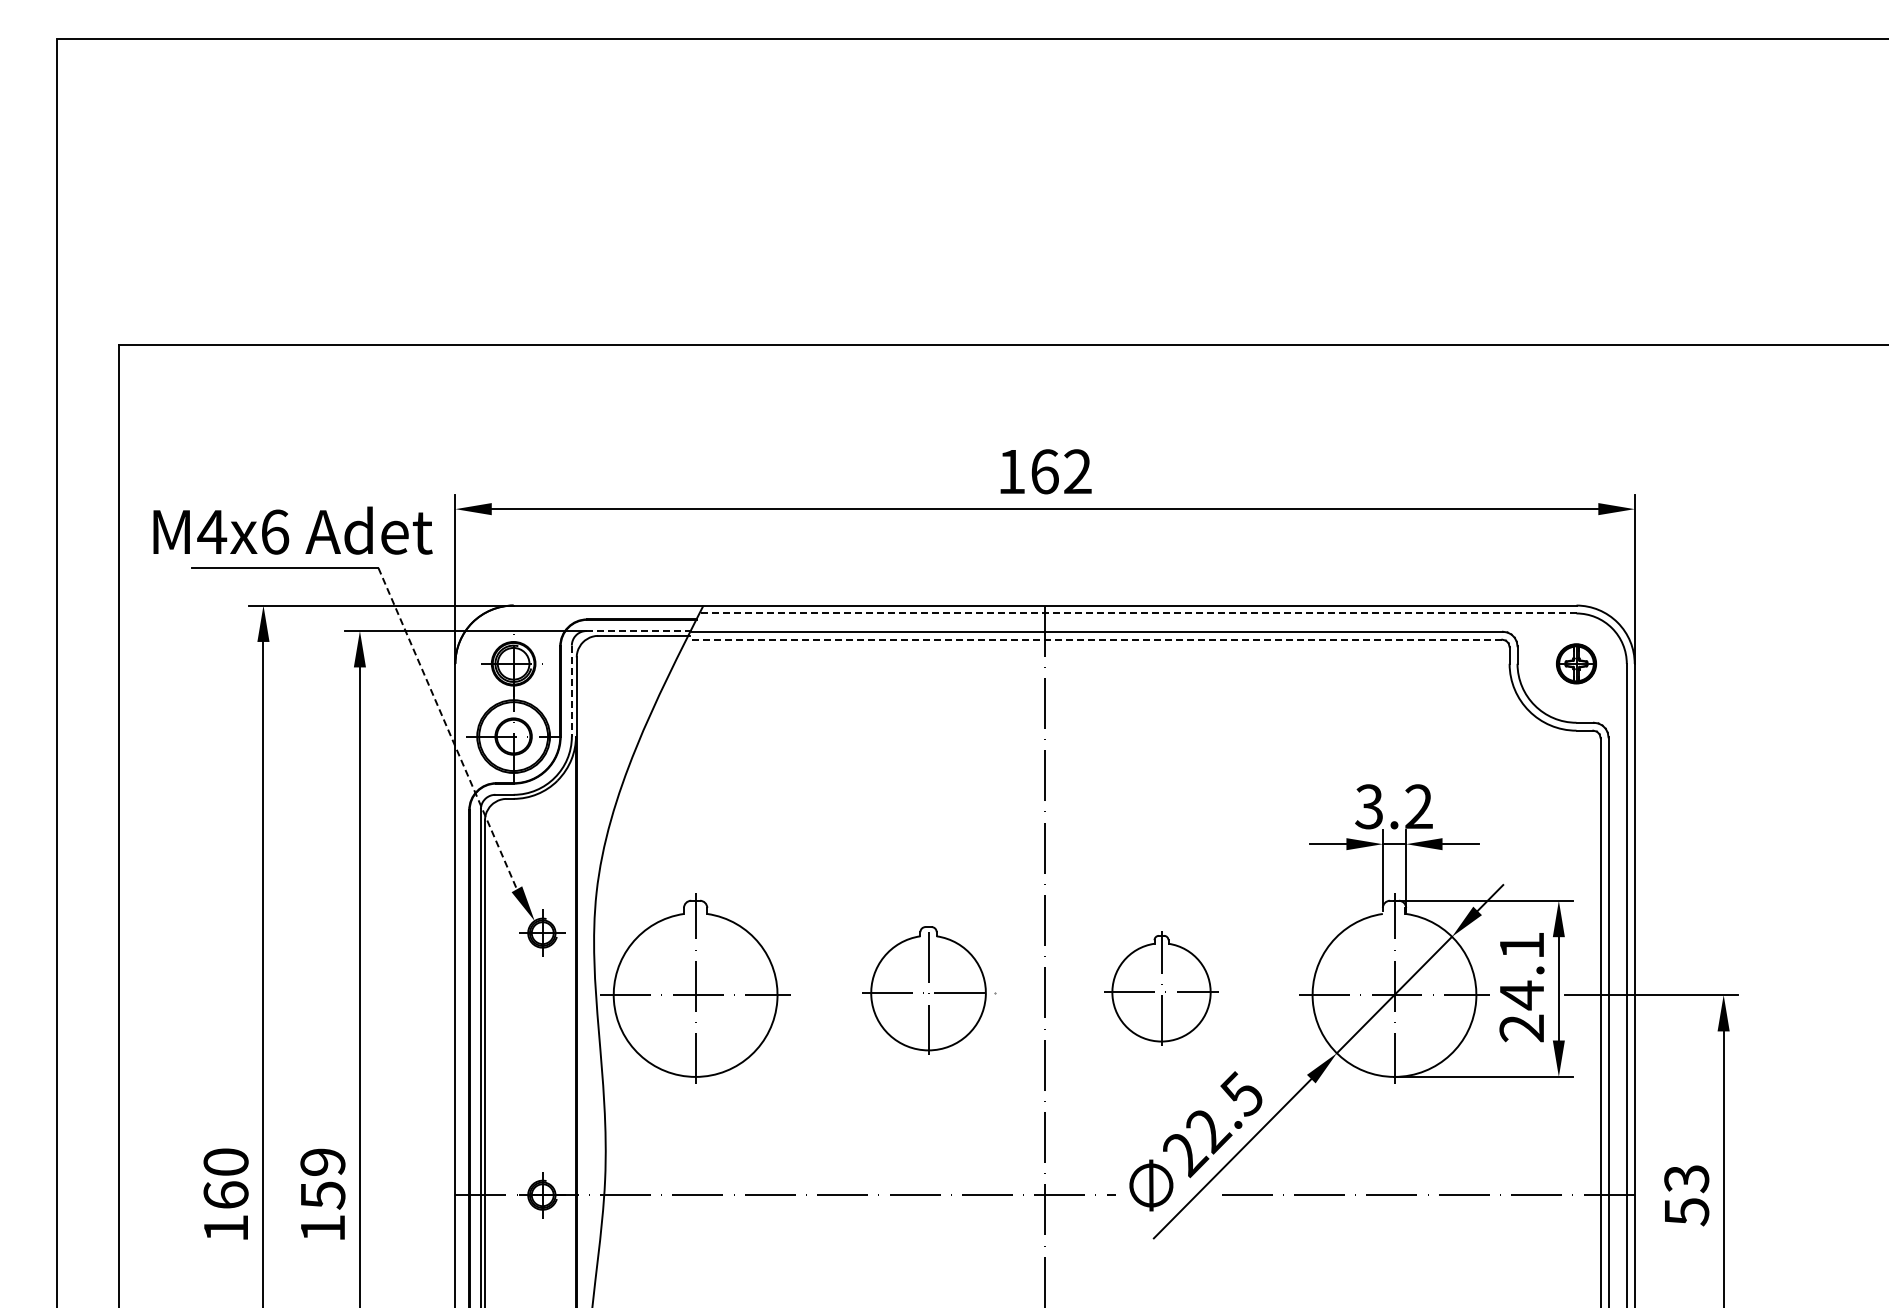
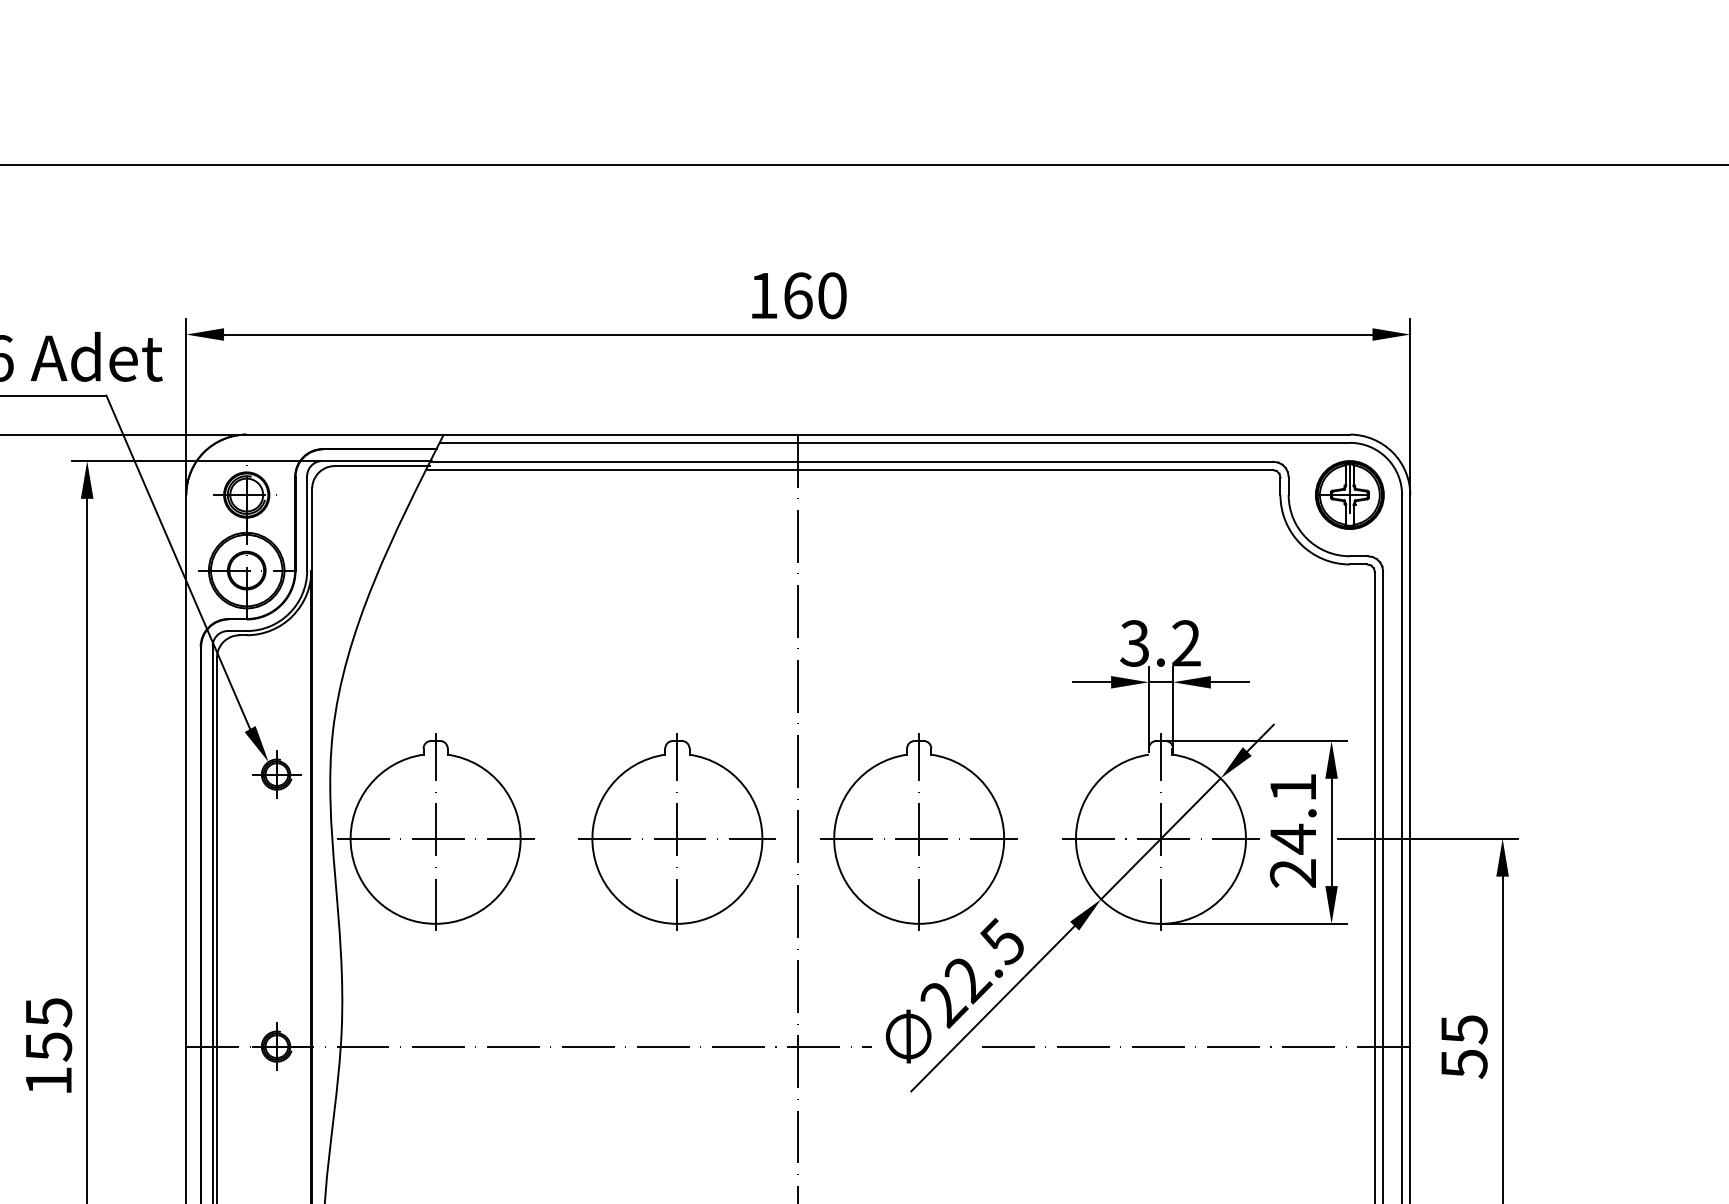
text: (1077, 471) -> (831, 295), 162 -> 160
line: (1137, 613) -> (894, 442), dashed -> solid
line: (639, 631) -> (377, 461), dashed -> solid
line: (1094, 639) -> (849, 469), dashed -> solid
part: (1576, 663) -> (1349, 494), size x1.67
line: (571, 691) -> (306, 523), dashed -> solid
line: (447, 728) -> (178, 562), dashed -> solid
part: (928, 988) -> (677, 832), size x1.43
part: (1161, 988) -> (919, 832), size x1.67
text: (322, 1162) -> (48, 1012), 159 -> 155
text: (1686, 1179) -> (1464, 1030), 53 -> 55

